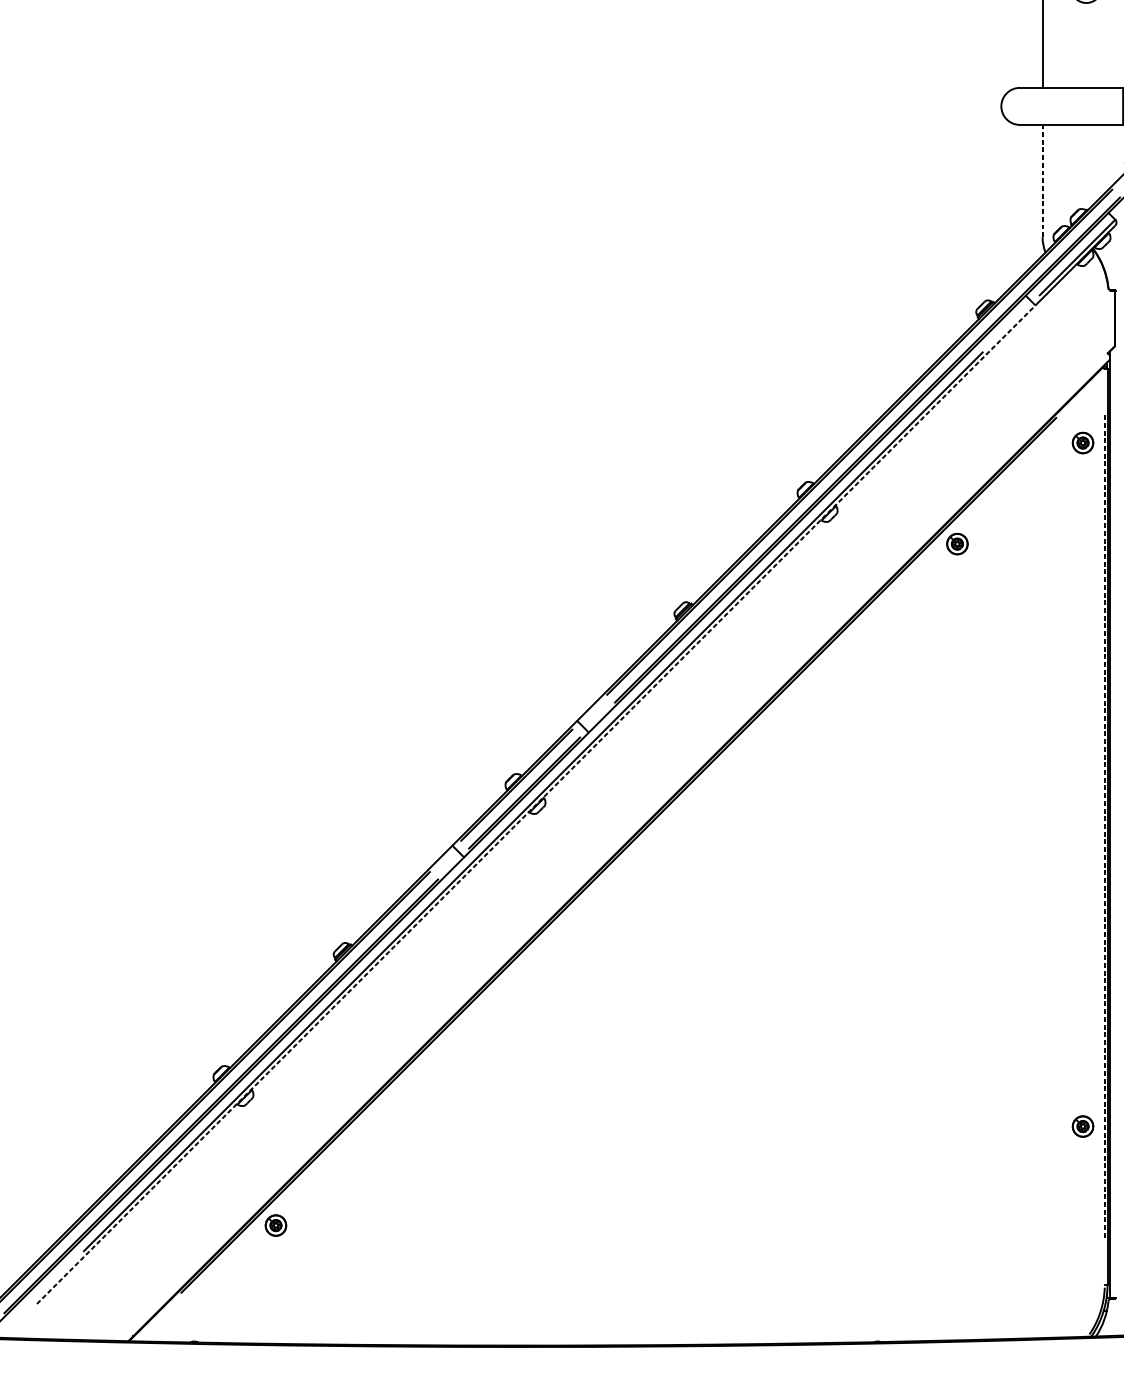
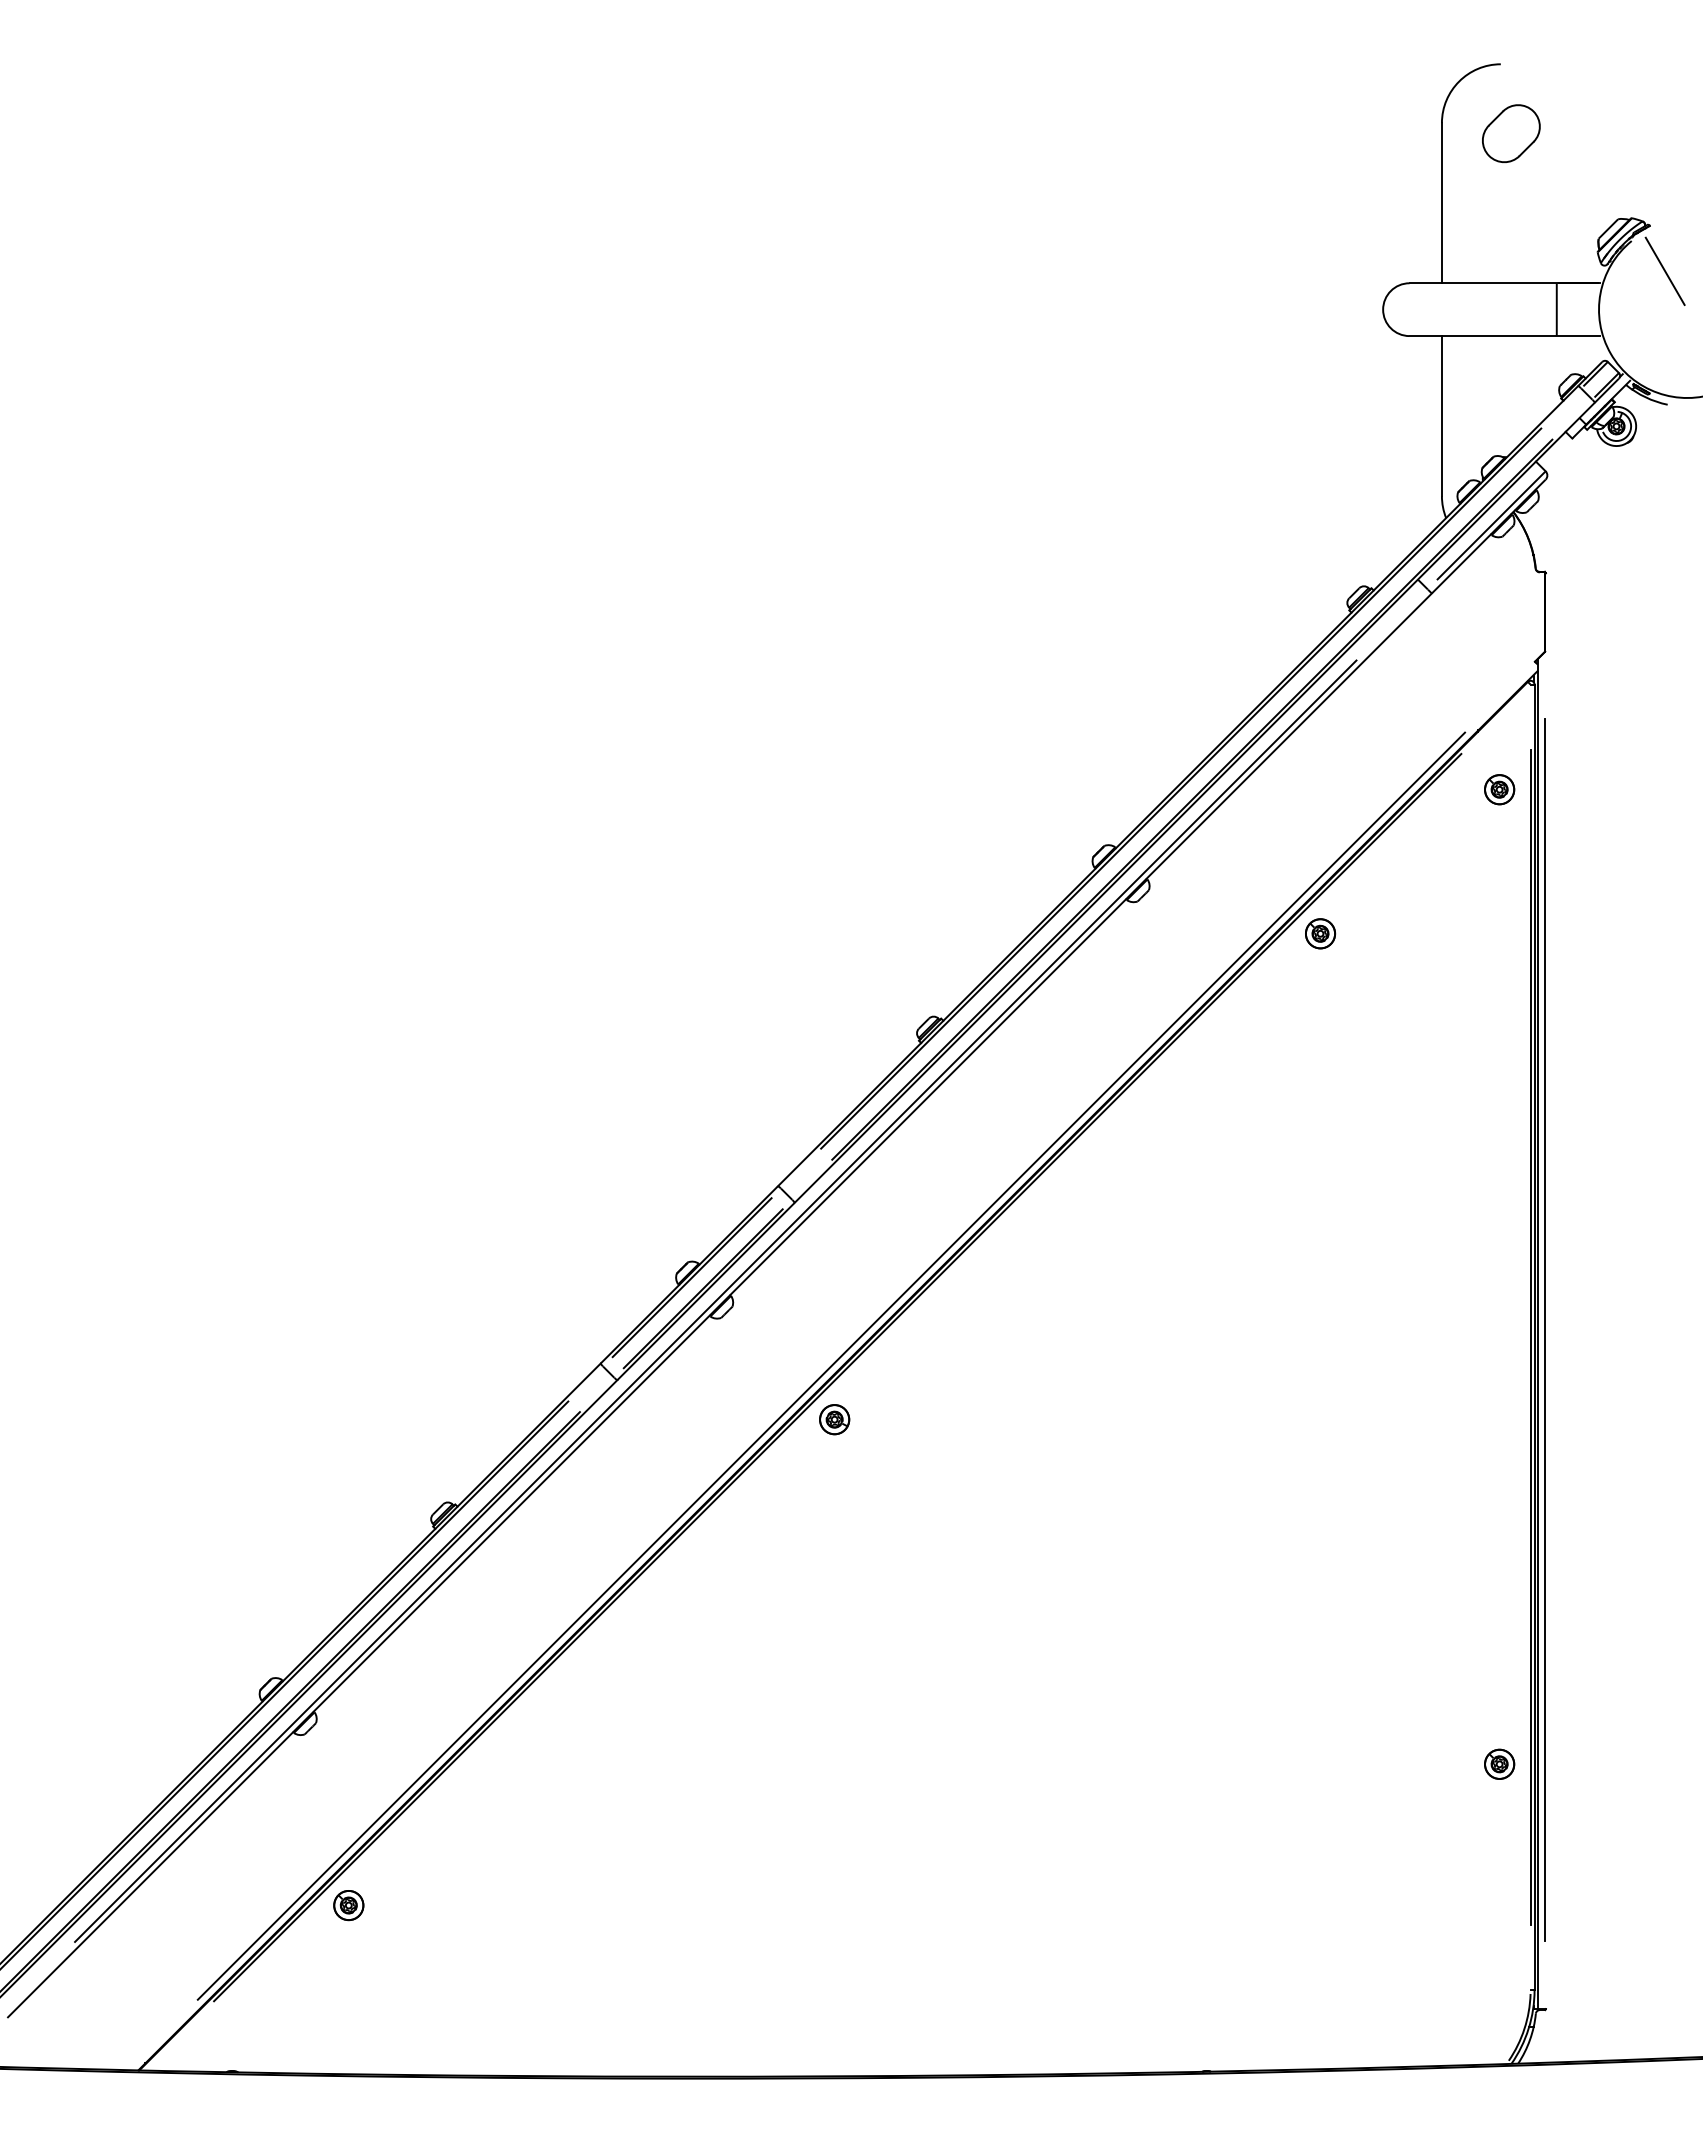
line: (1042, 180) -> (1441, 415), dashed -> solid
line: (535, 804) -> (719, 1305), dashed -> solid
line: (1115, 822) -> (1545, 1330), added
line: (1104, 827) -> (1530, 1337), dashed -> solid
line: (614, 846) -> (831, 1365), added
part: (616, 884) -> (834, 1419), added

